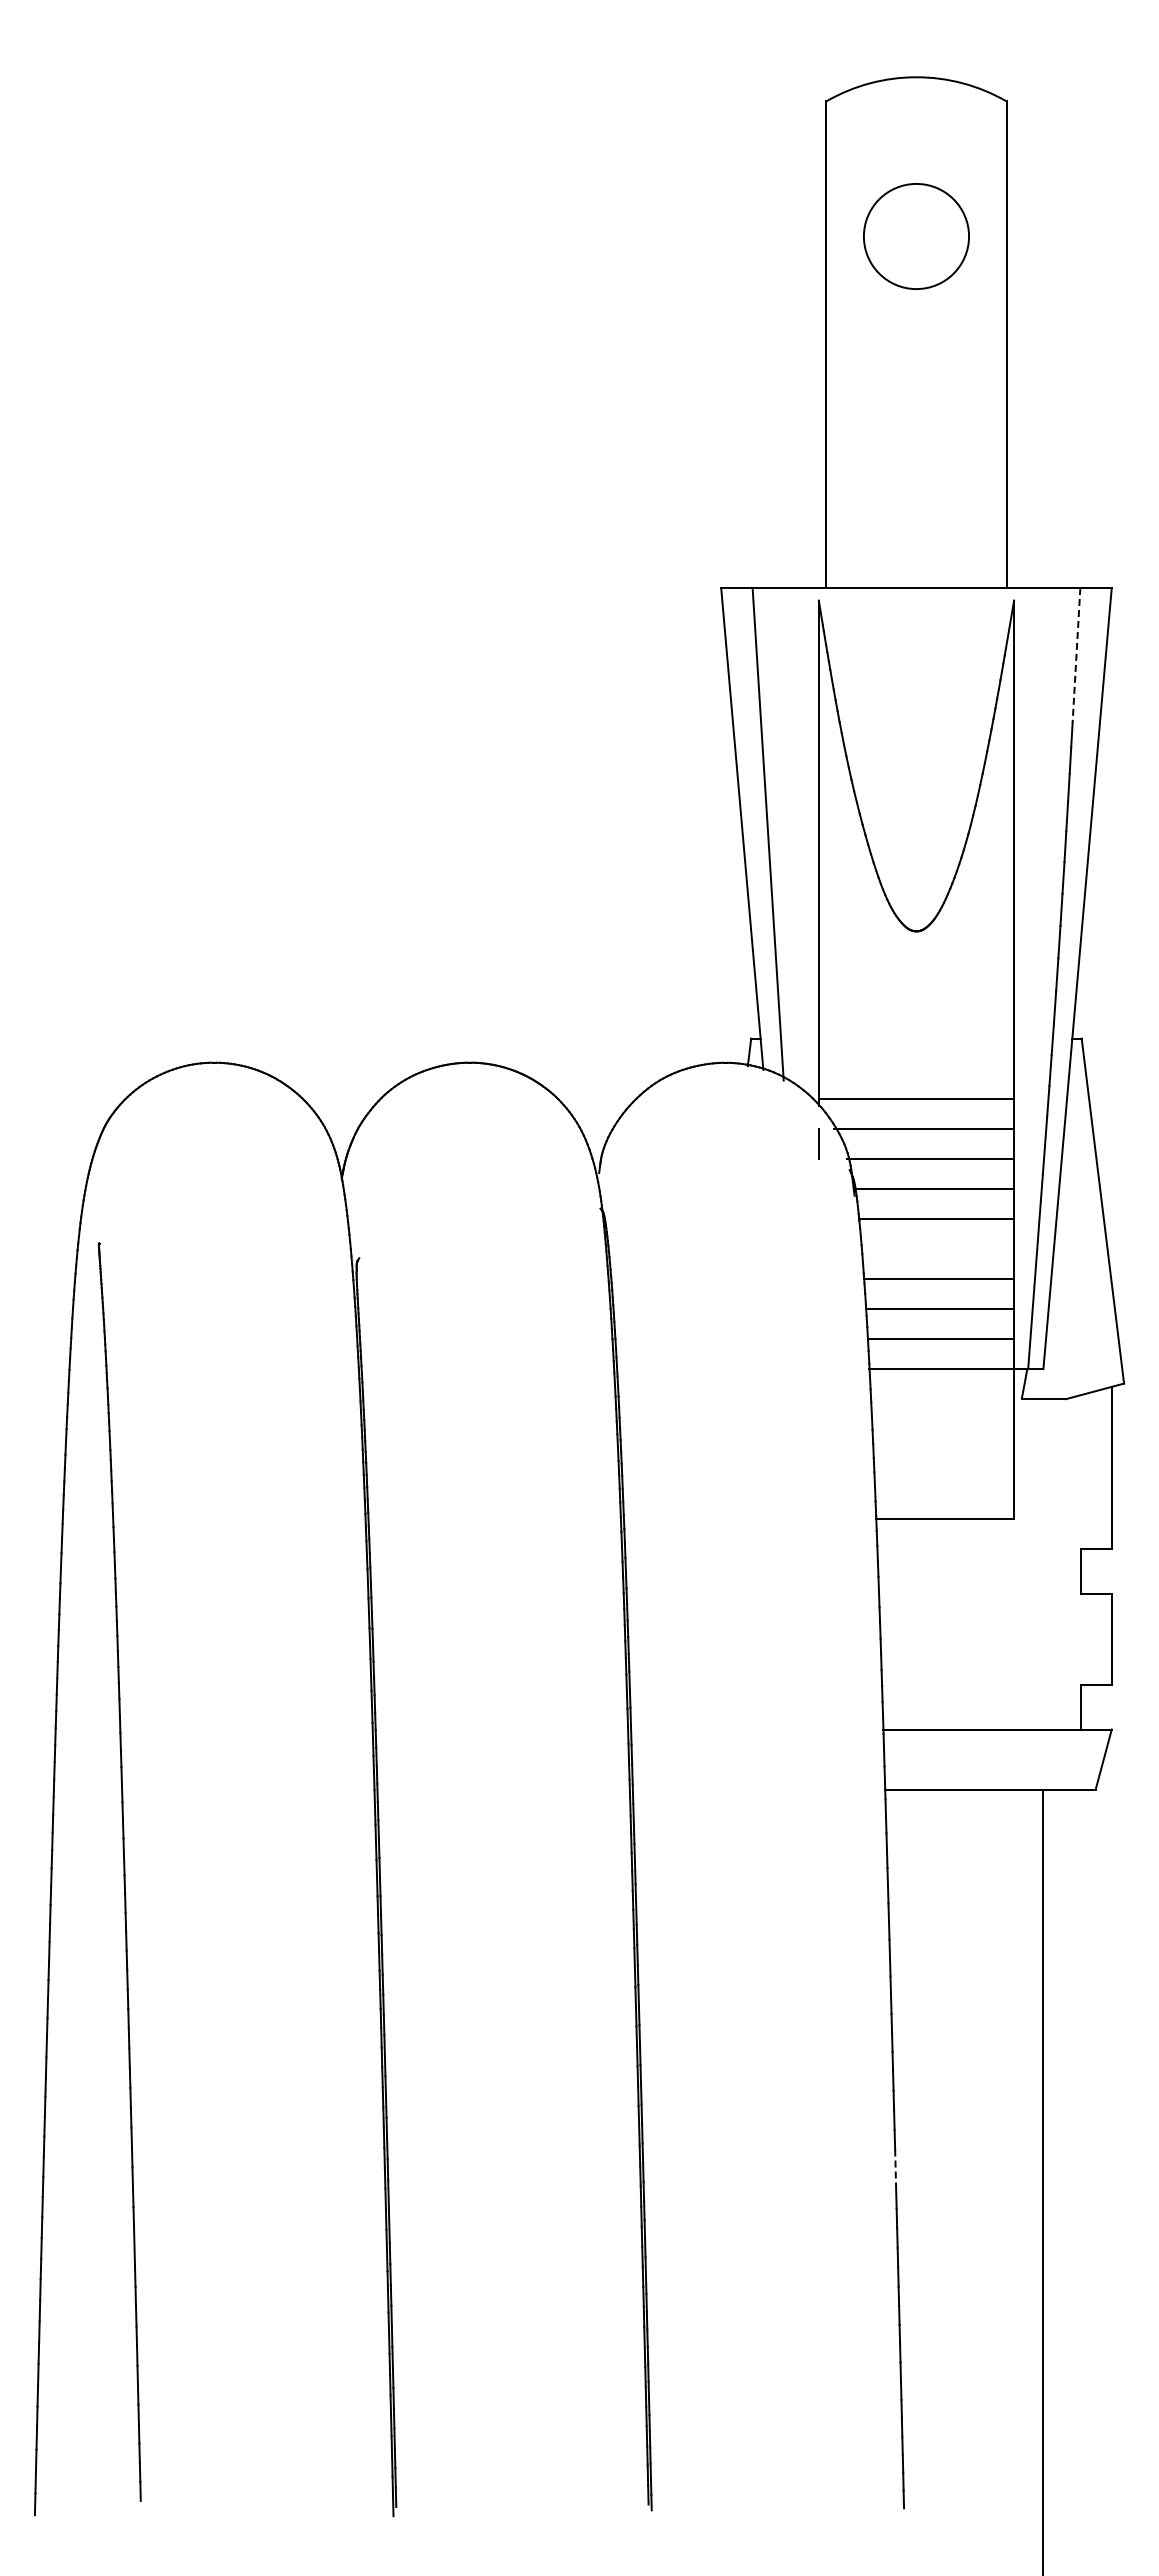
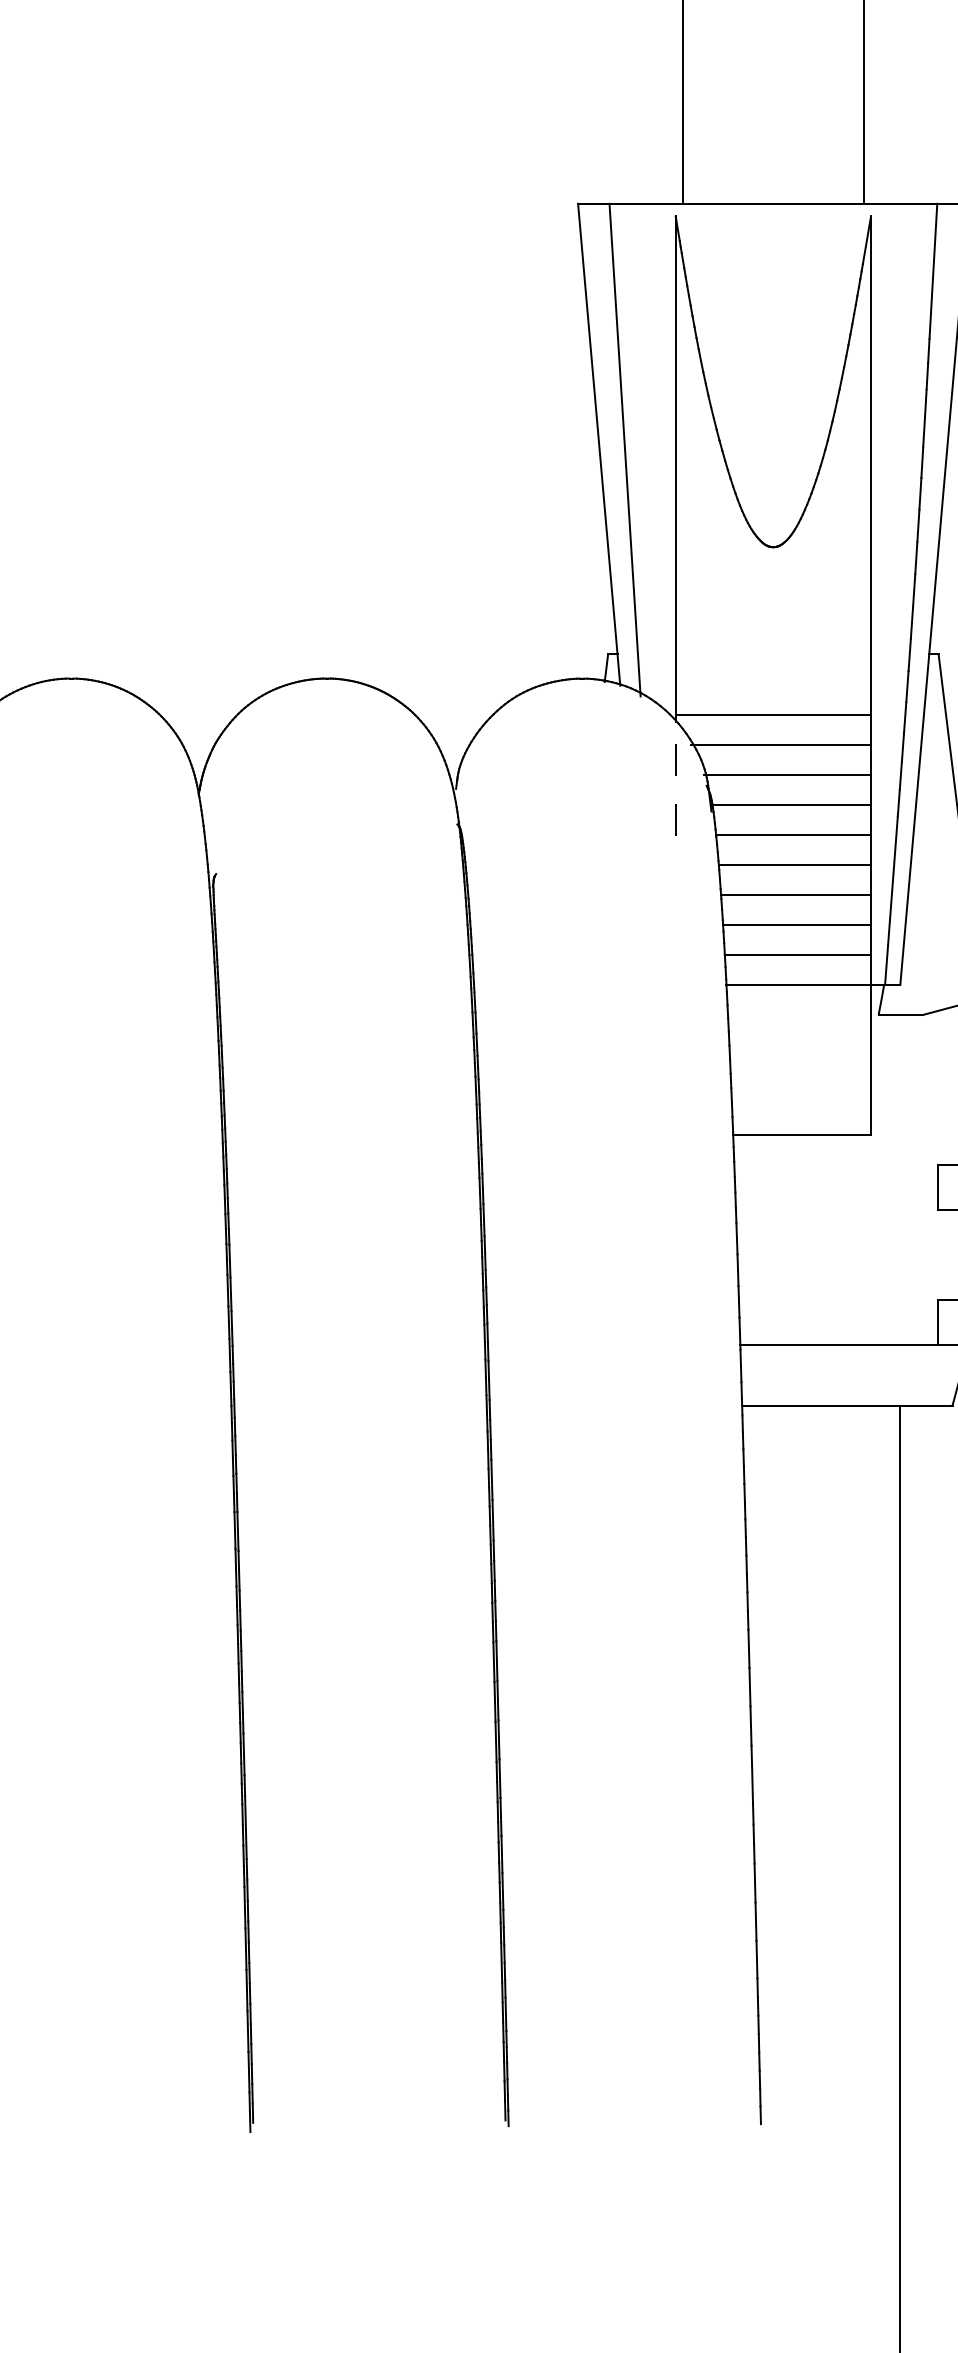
line: (1076, 655) -> (933, 271), dashed -> solid
line: (818, 1203) -> (675, 819), added
line: (937, 1248) -> (794, 864), added
line: (895, 2169) -> (752, 1785), dashed -> solid

